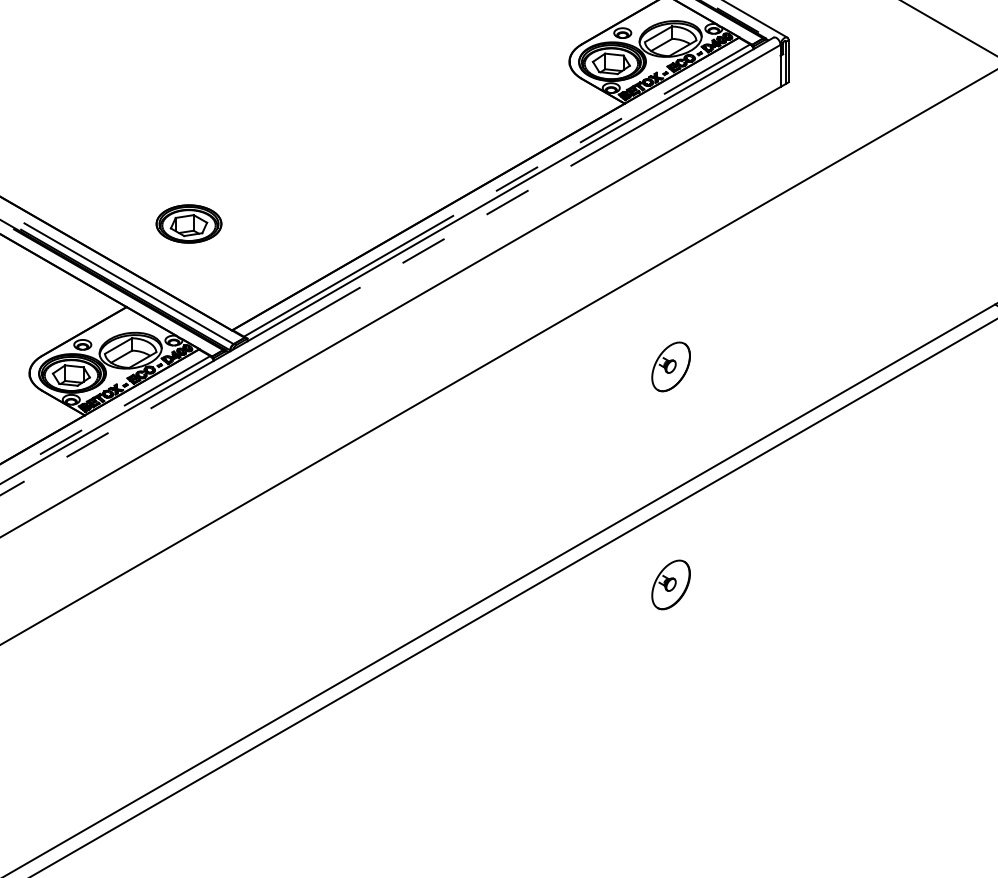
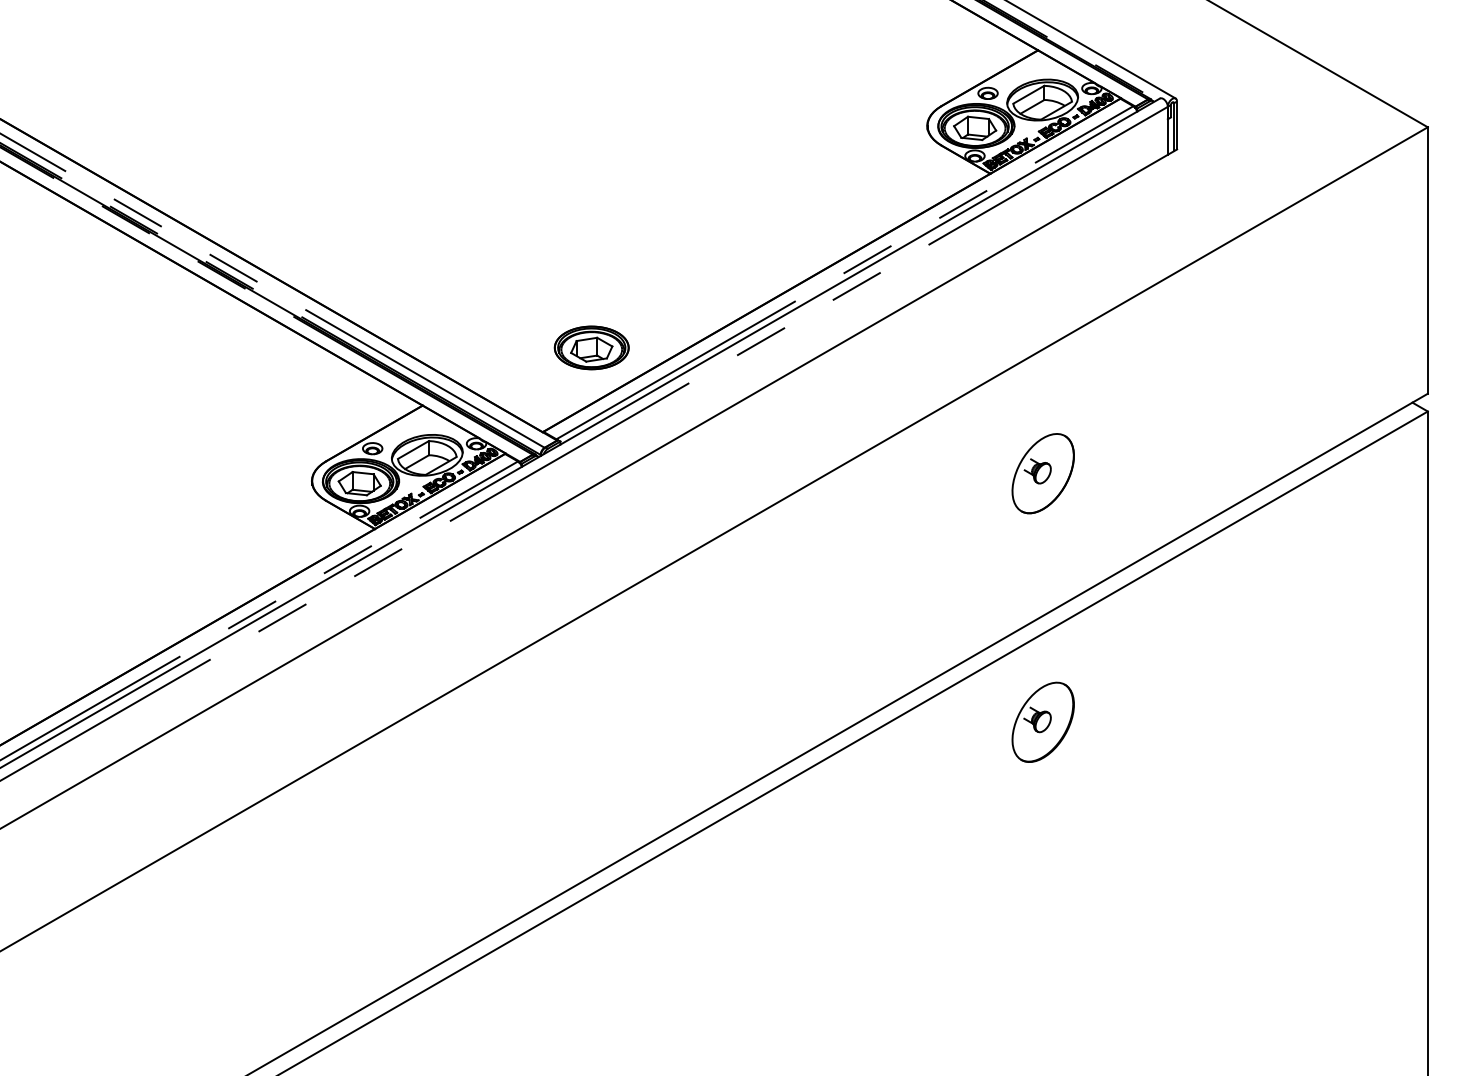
part: (188, 223) -> (591, 347), moved
part: (670, 366) -> (1042, 473), size x1.43
part: (670, 584) -> (1042, 721), size x1.43

